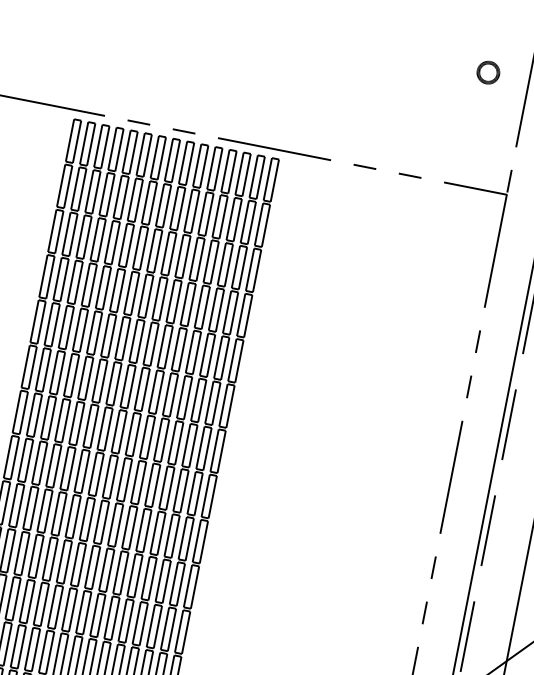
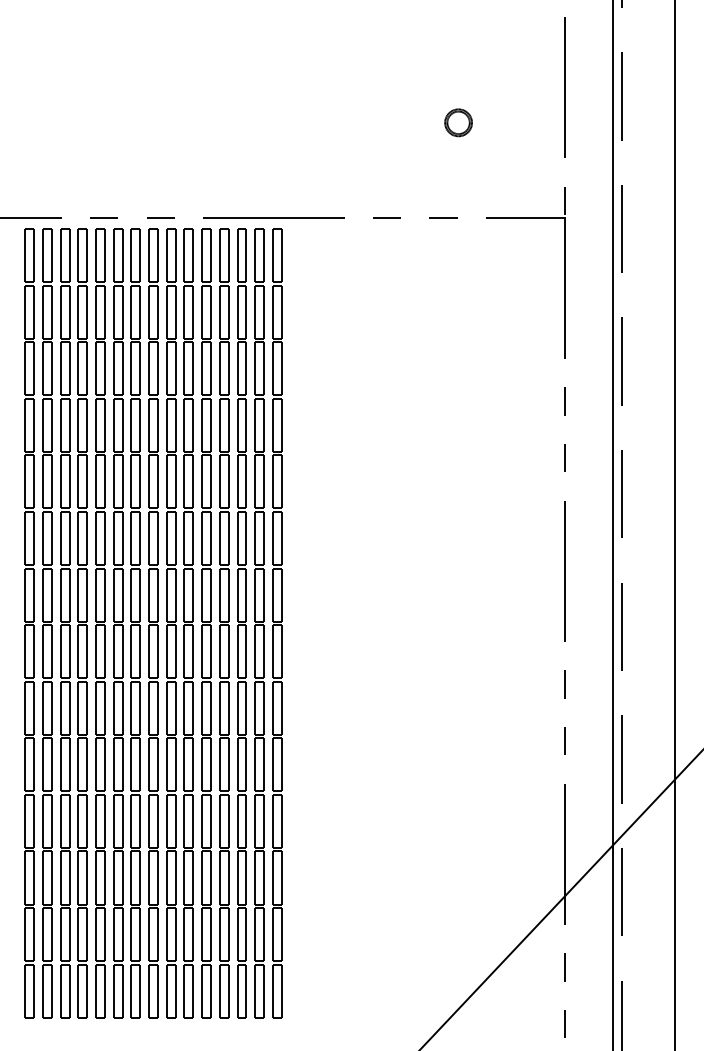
part: (488, 72) -> (458, 122), moved

